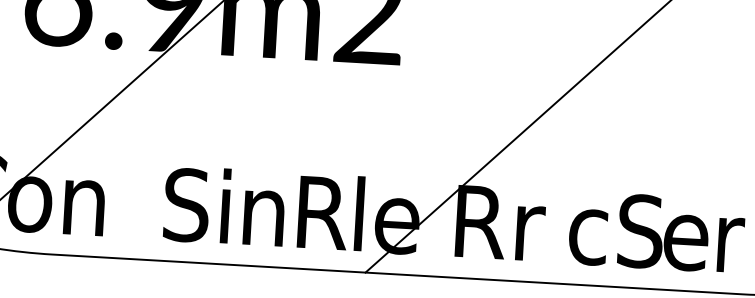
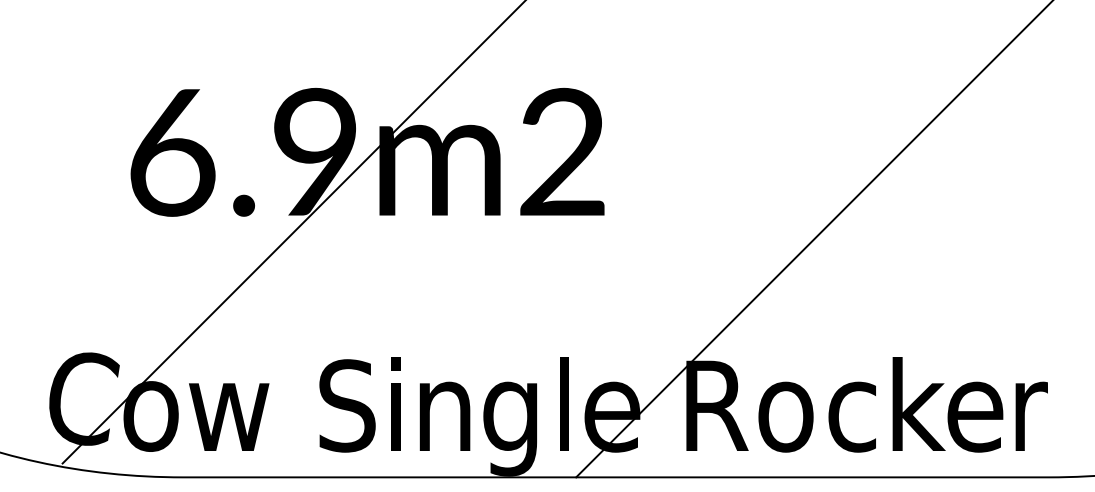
text: (92, 207) -> (229, 415), n -> w
text: (320, 223) -> (516, 418), R -> g
text: (641, 230) -> (918, 404), S -> k
text: (534, 233) -> (785, 416), r -> o

